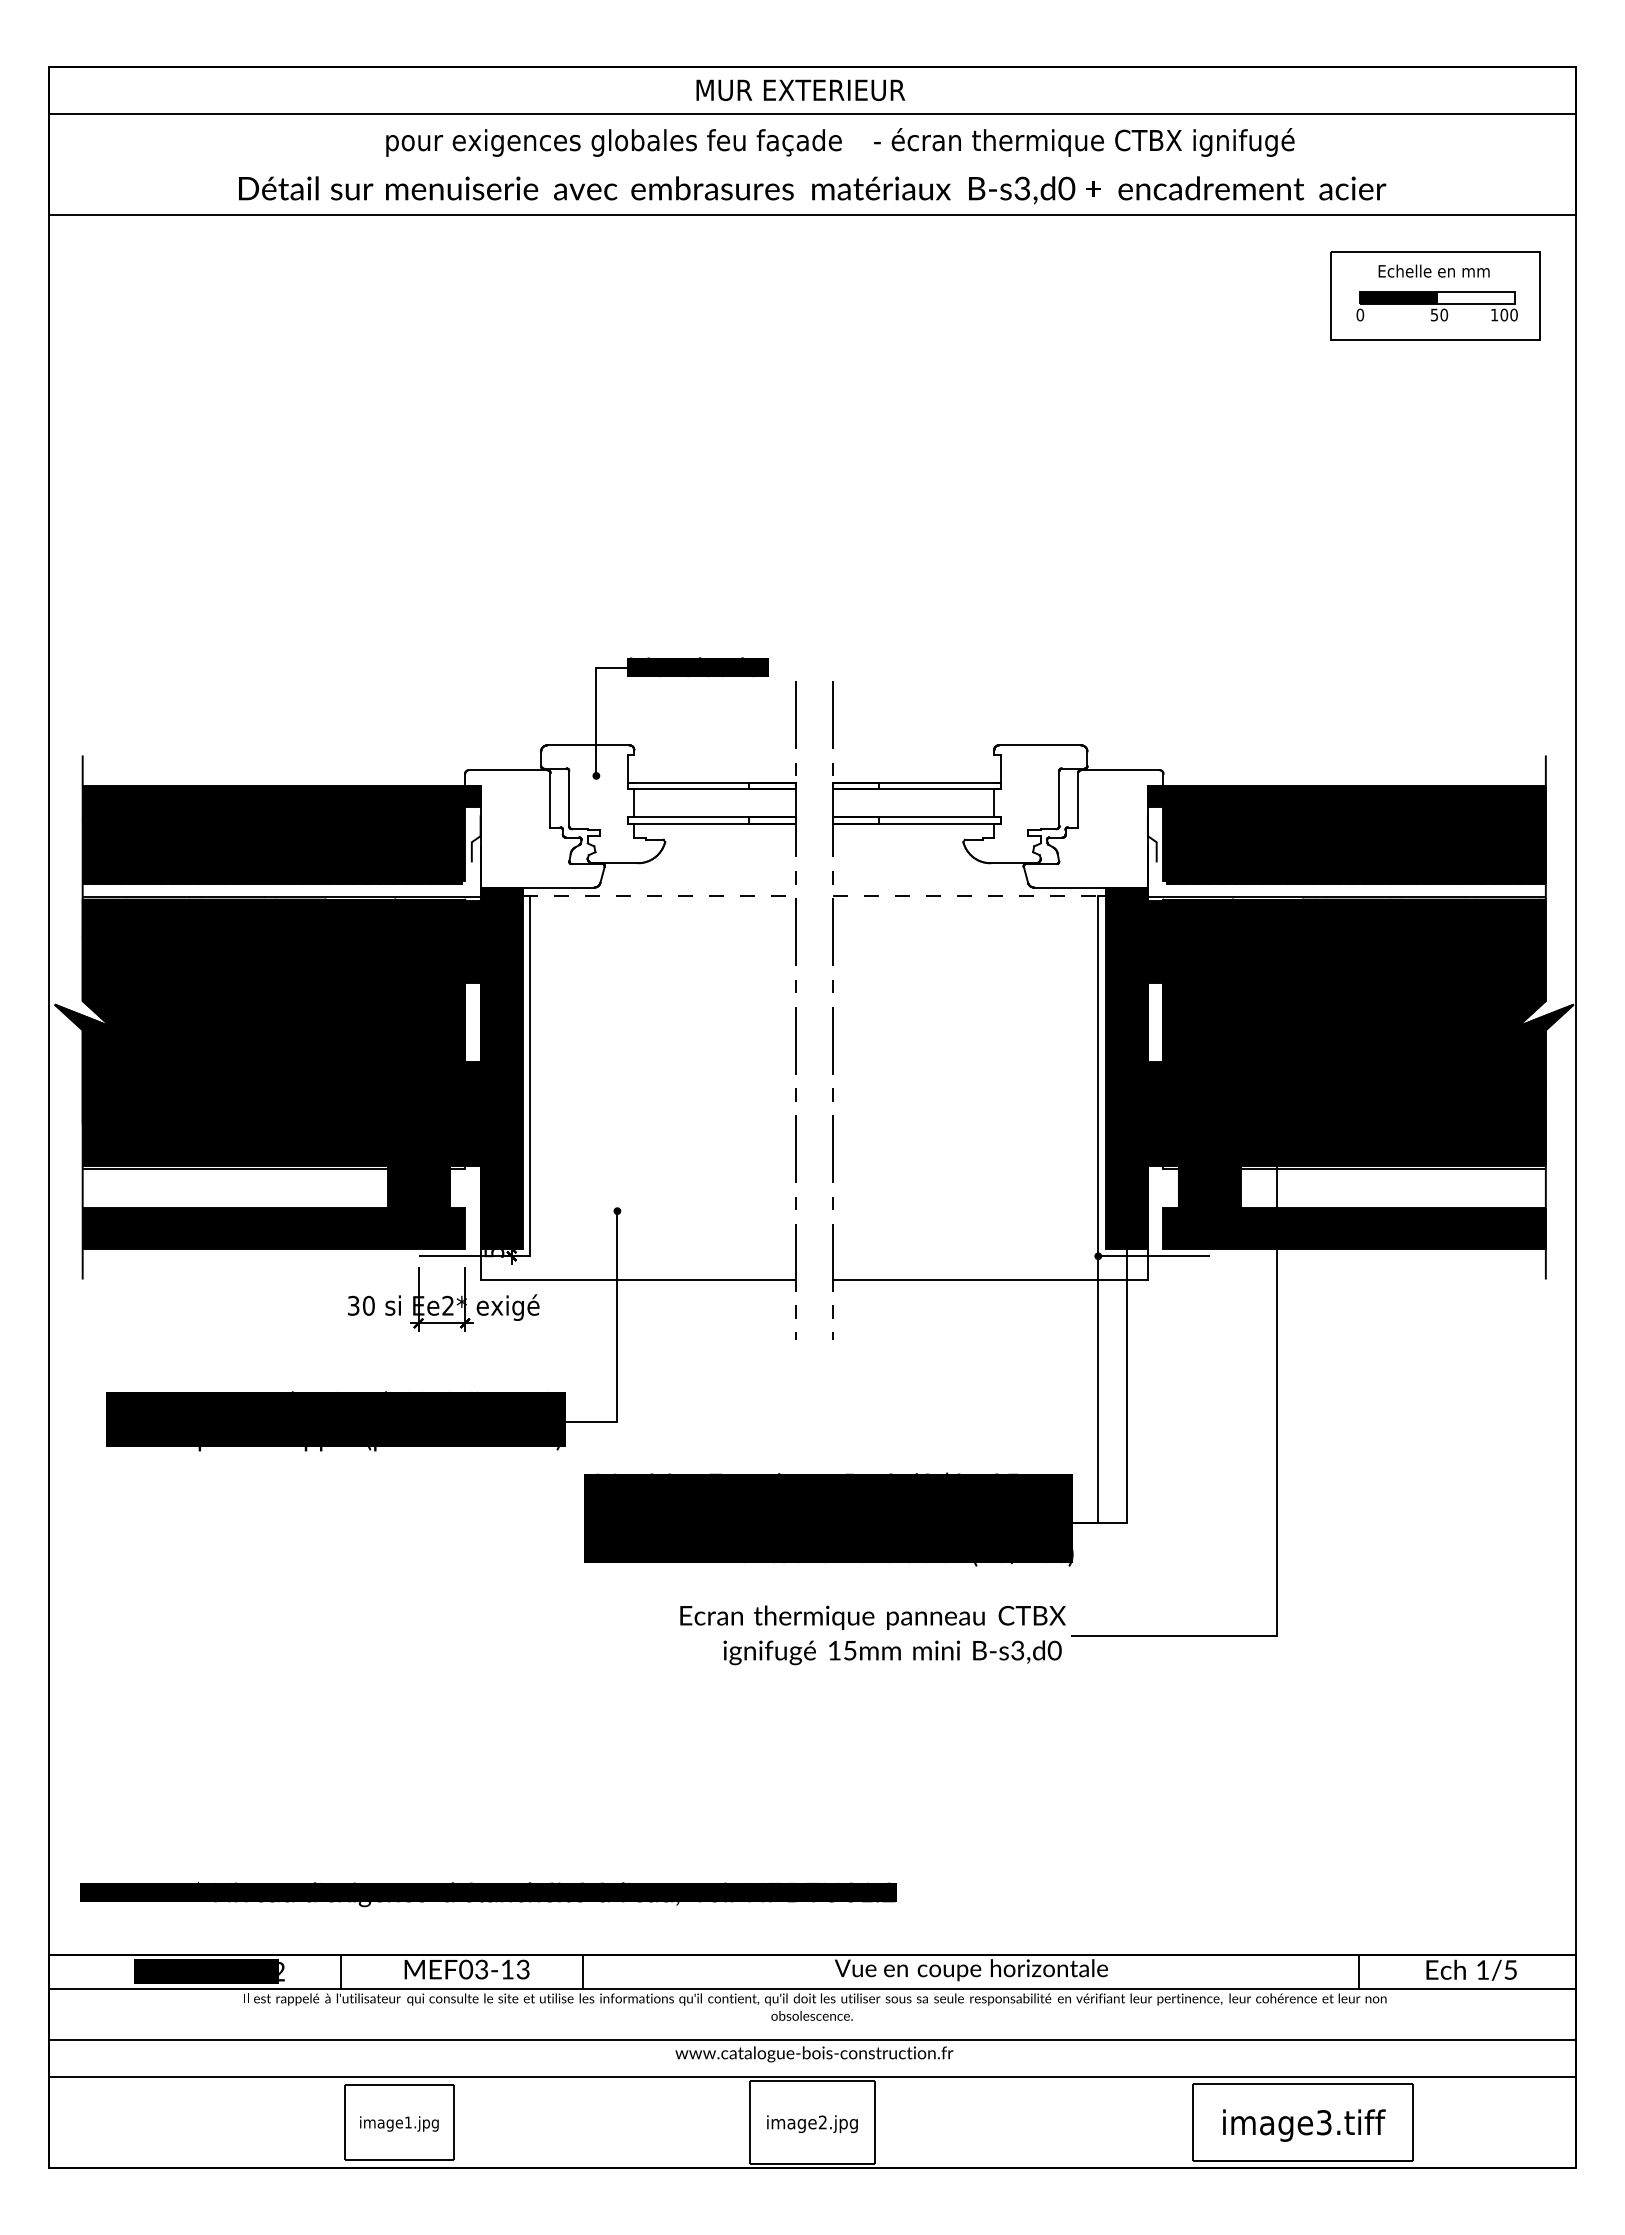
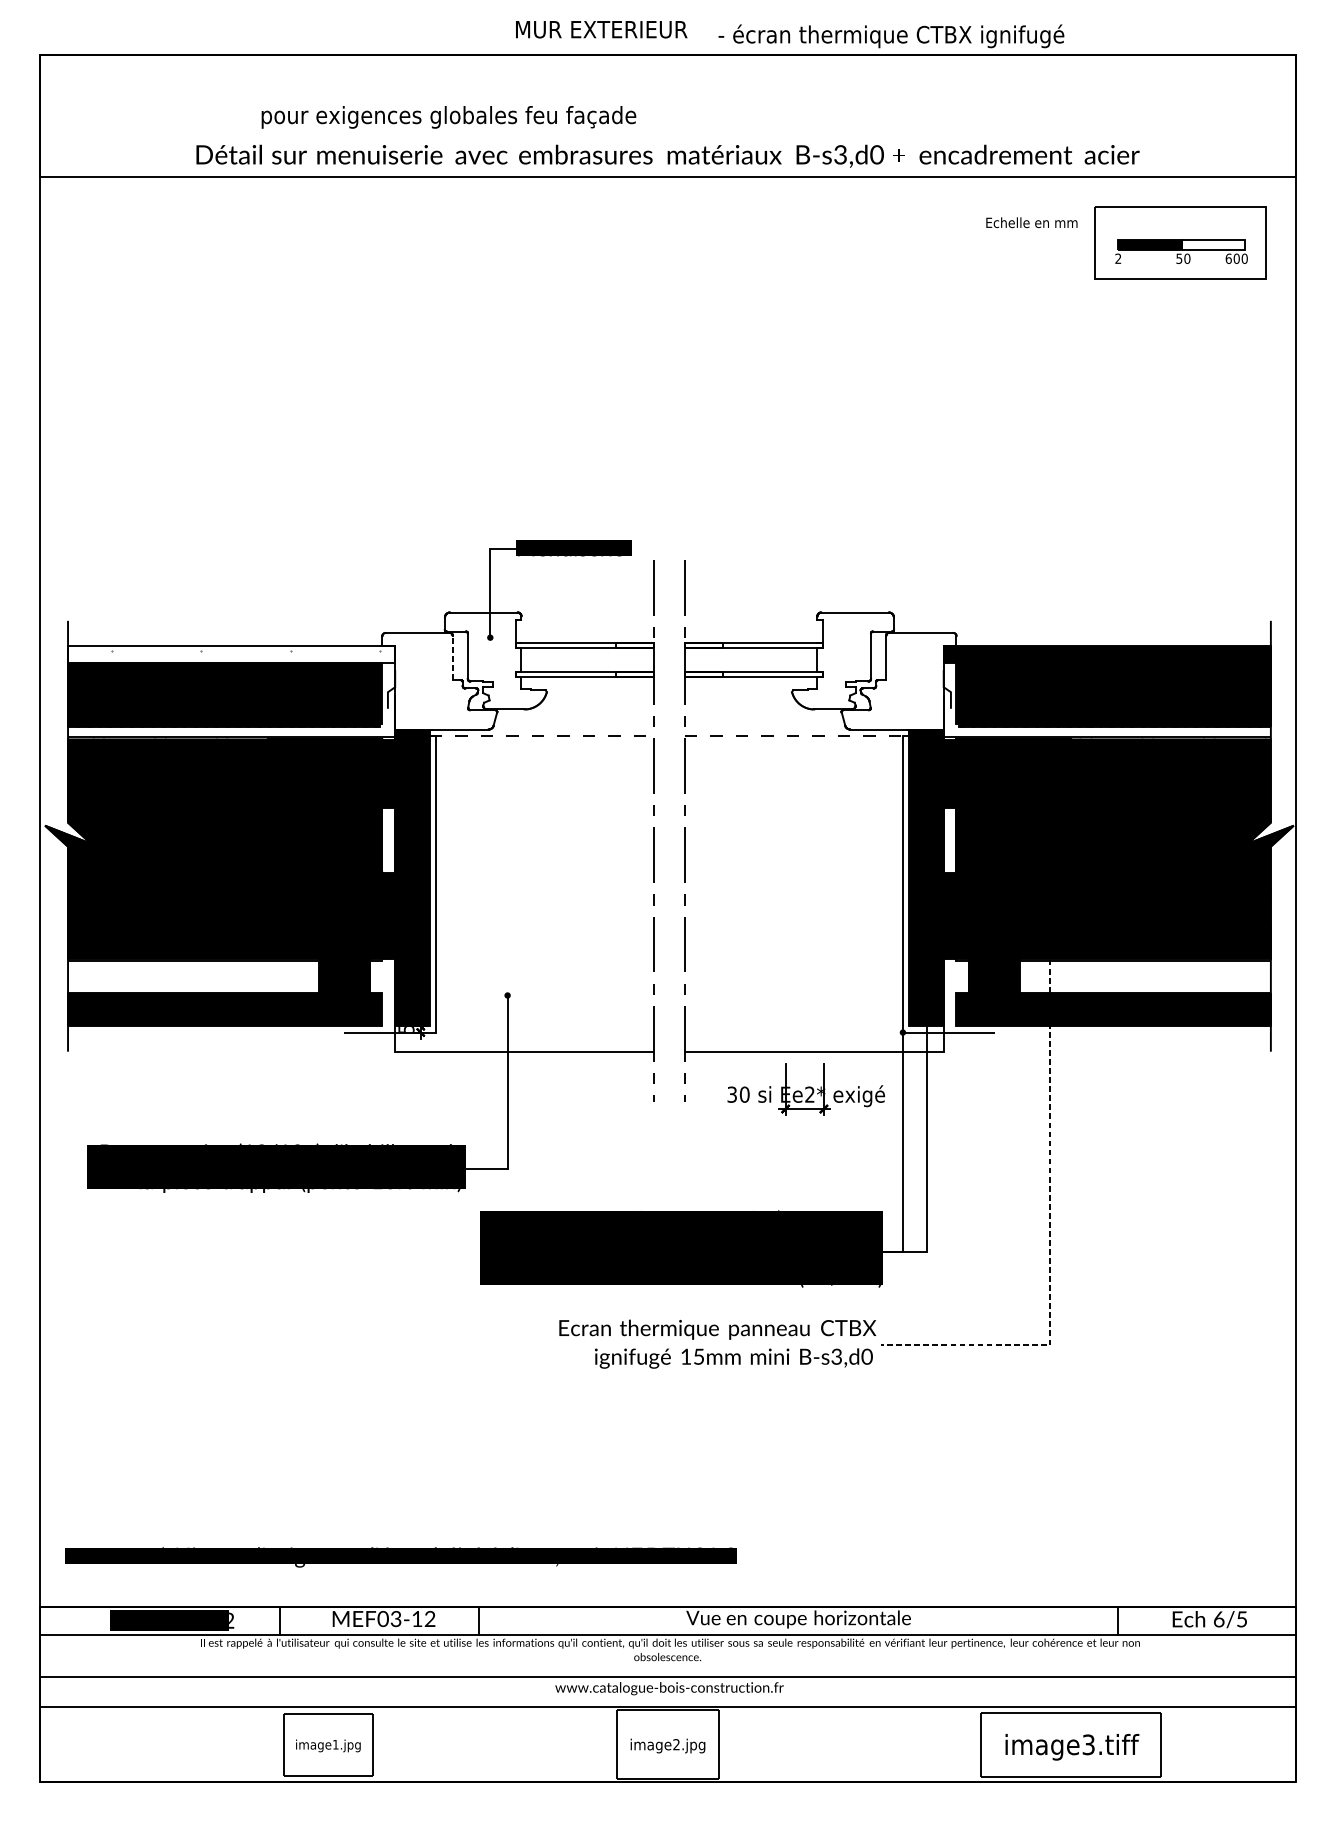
text: (800, 90) -> (601, 29), moved
line: (812, 113) -> (668, 93), removed
text: (613, 142) -> (448, 116), moved
text: (1084, 142) -> (891, 36), moved
text: (1433, 270) -> (1031, 222), moved
text: (1360, 314) -> (1118, 258), 0 -> 2
text: (1494, 314) -> (1228, 258), 100 -> 600
fill: (281, 796) -> (231, 654), removed
line: (550, 799) -> (452, 657), solid -> dashed
part: (443, 1299) -> (806, 1089), moved
line: (1277, 1500) -> (1050, 1233), solid -> dashed
text: (1482, 1969) -> (1218, 1618), 1/5 -> 6/5
text: (522, 1972) -> (429, 1621), \c16711848;MEF03-13 -> \c16711848;MEF03-12

